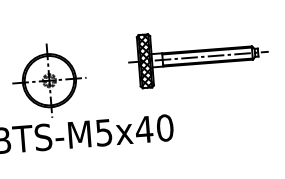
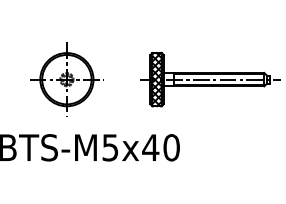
part: (49, 80) -> (66, 79), moved

